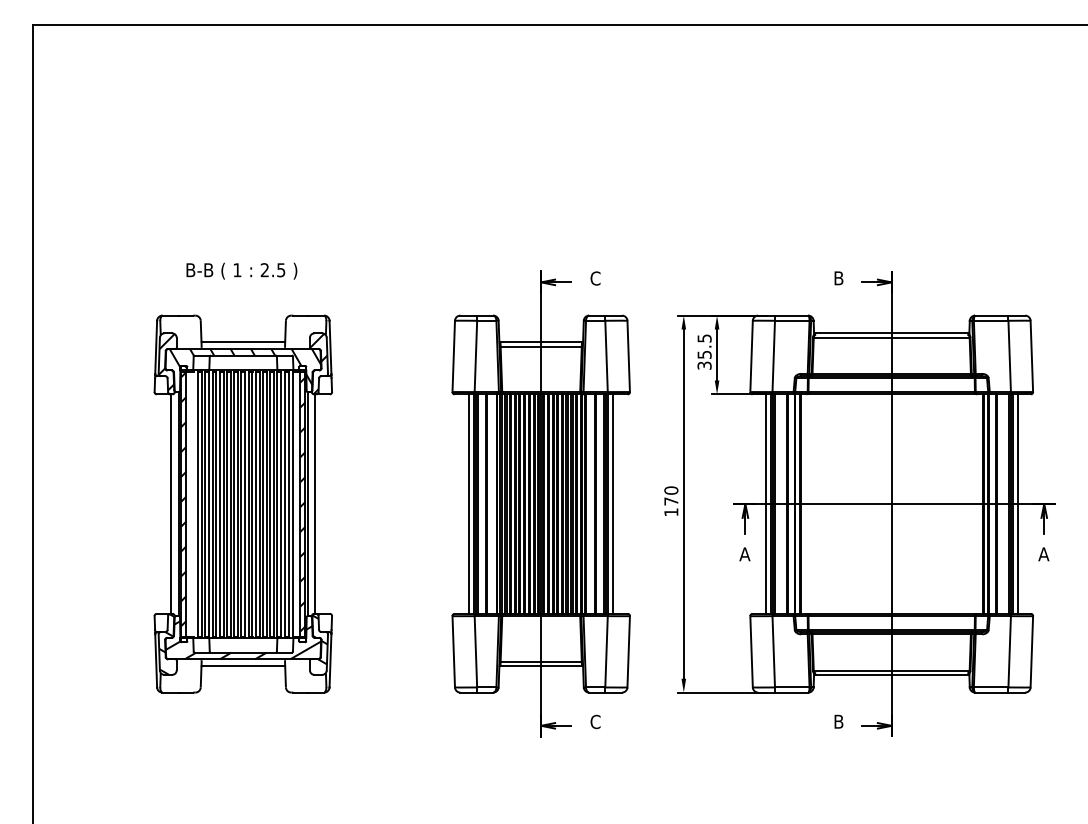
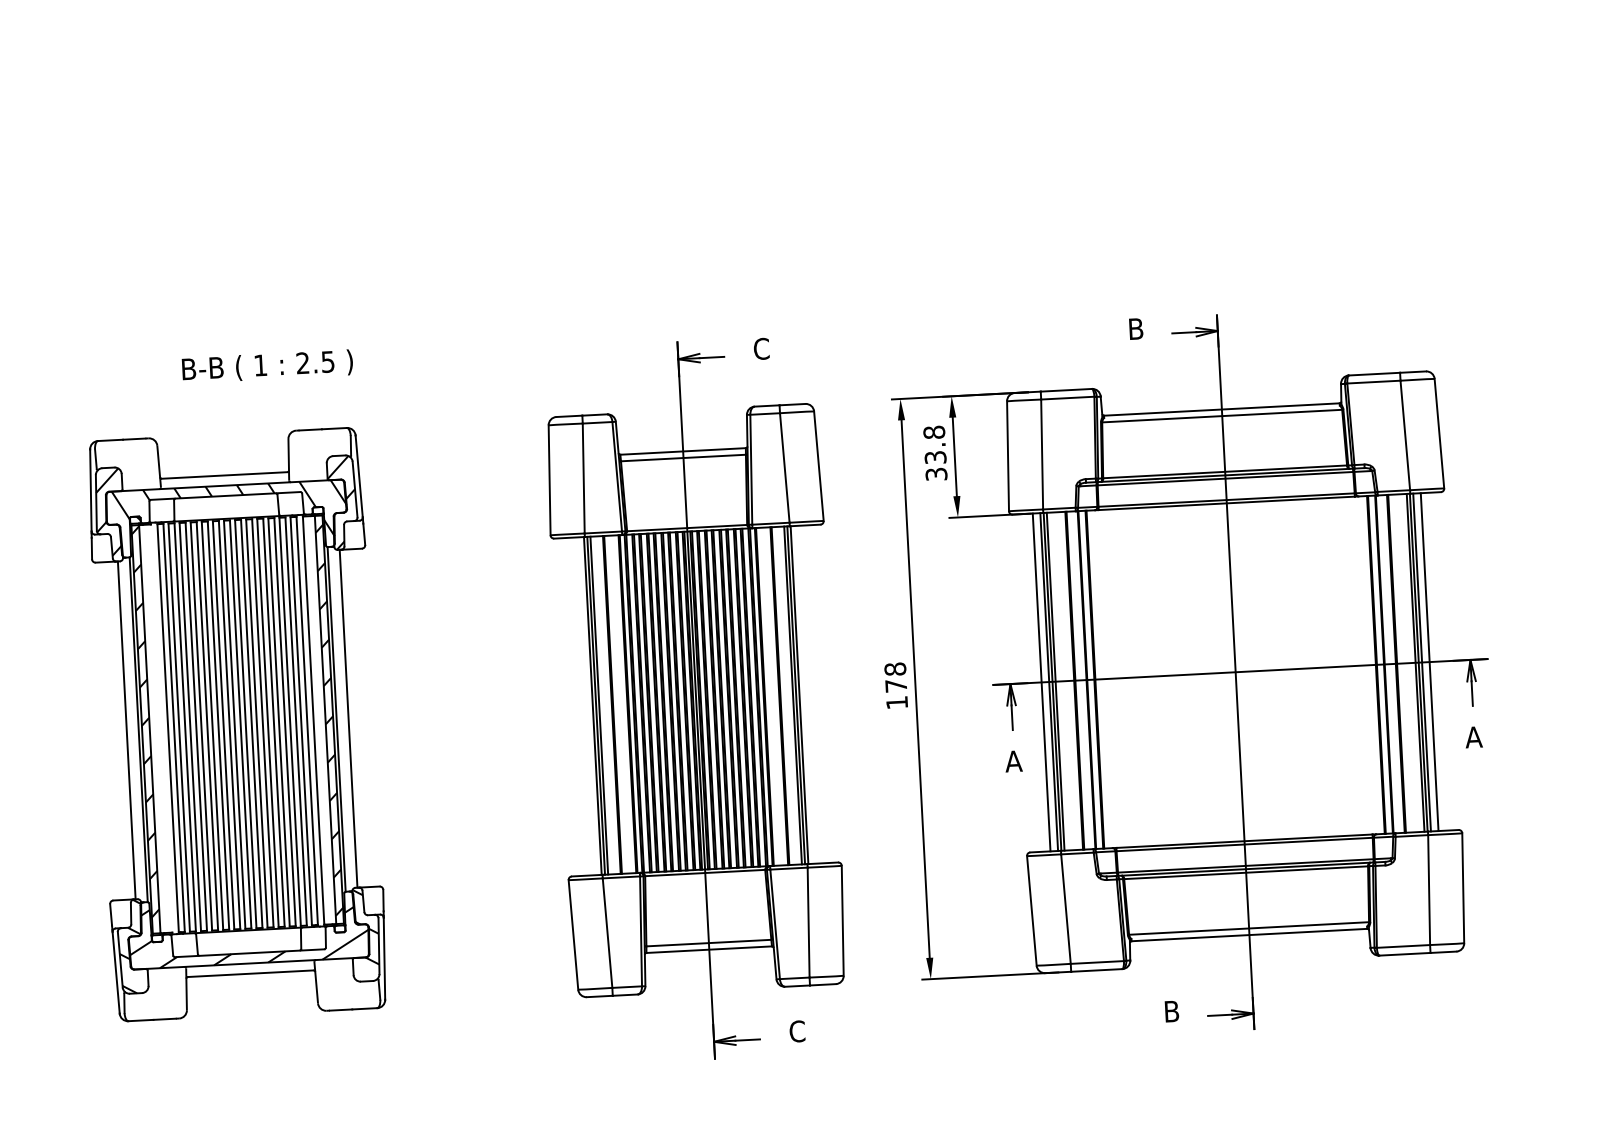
text: (241, 270) -> (266, 365), moved
text: (704, 346) -> (934, 444), 35.5 -> 33.8
text: (671, 490) -> (895, 669), 170 -> 178
line: (469, 503) -> (585, 705), removed
line: (613, 503) -> (807, 693), removed

